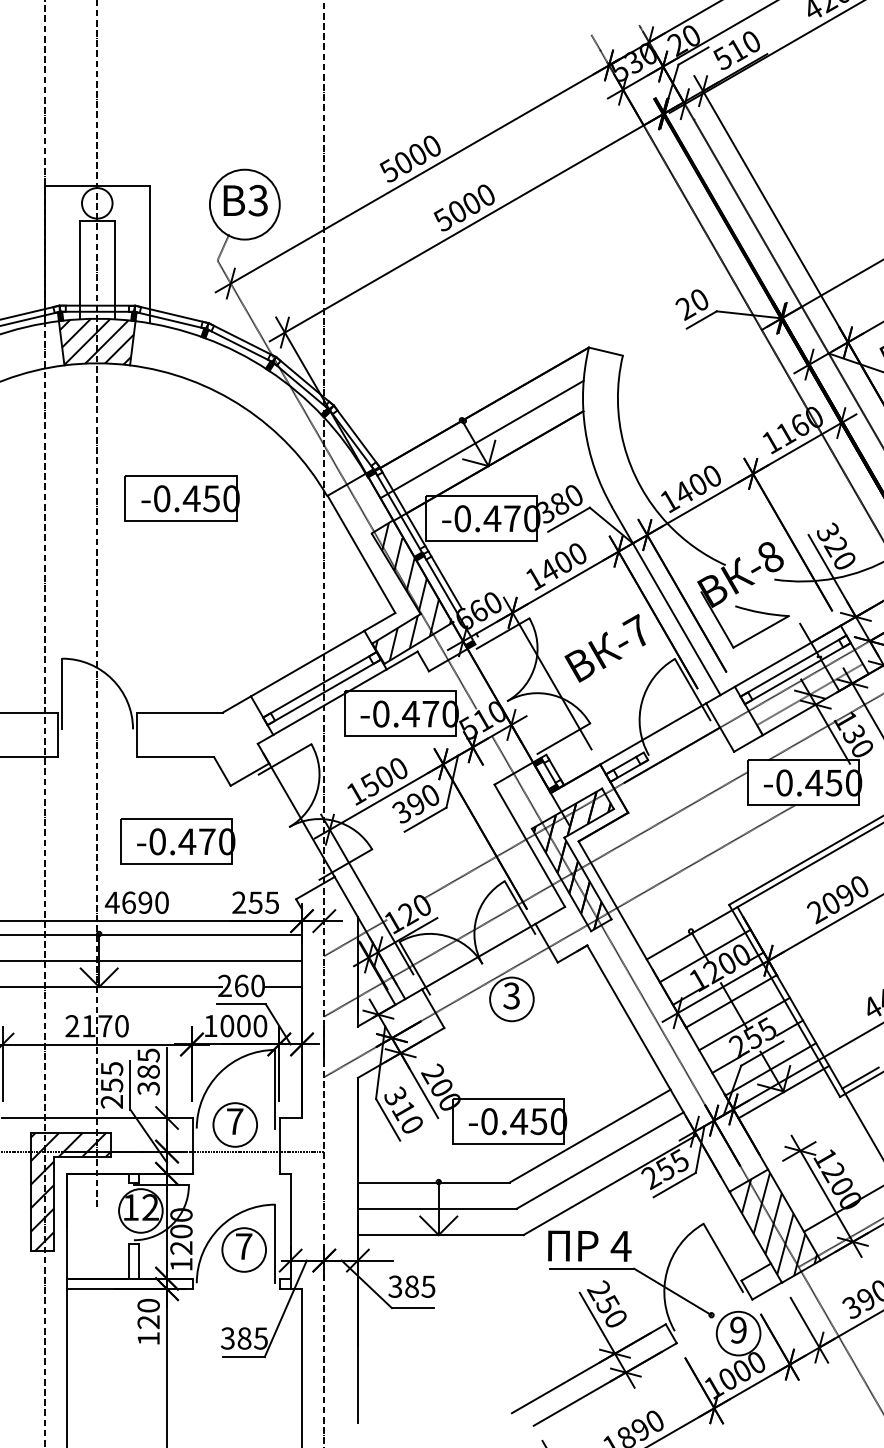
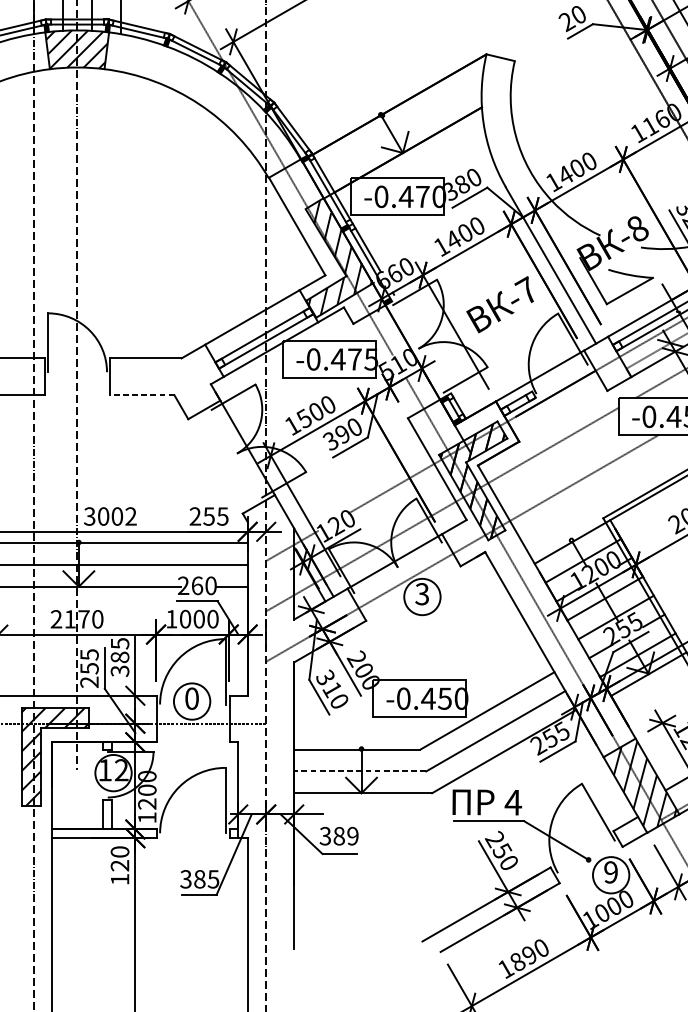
line: (481, 439) -> (397, 130), removed
part: (181, 498) -> (147, 180), removed
text: (450, 713) -> (371, 358), -0.470 -> -0.475
line: (175, 757) -> (142, 395), solid -> dashed
part: (177, 841) -> (144, 465), removed
text: (136, 902) -> (109, 516), 4690 -> 3002
text: (235, 1121) -> (192, 698), 7 -> 0
line: (436, 1208) -> (359, 771), solid -> dashed
part: (243, 1249) -> (198, 805), removed
text: (428, 1286) -> (352, 836), 385 -> 389

